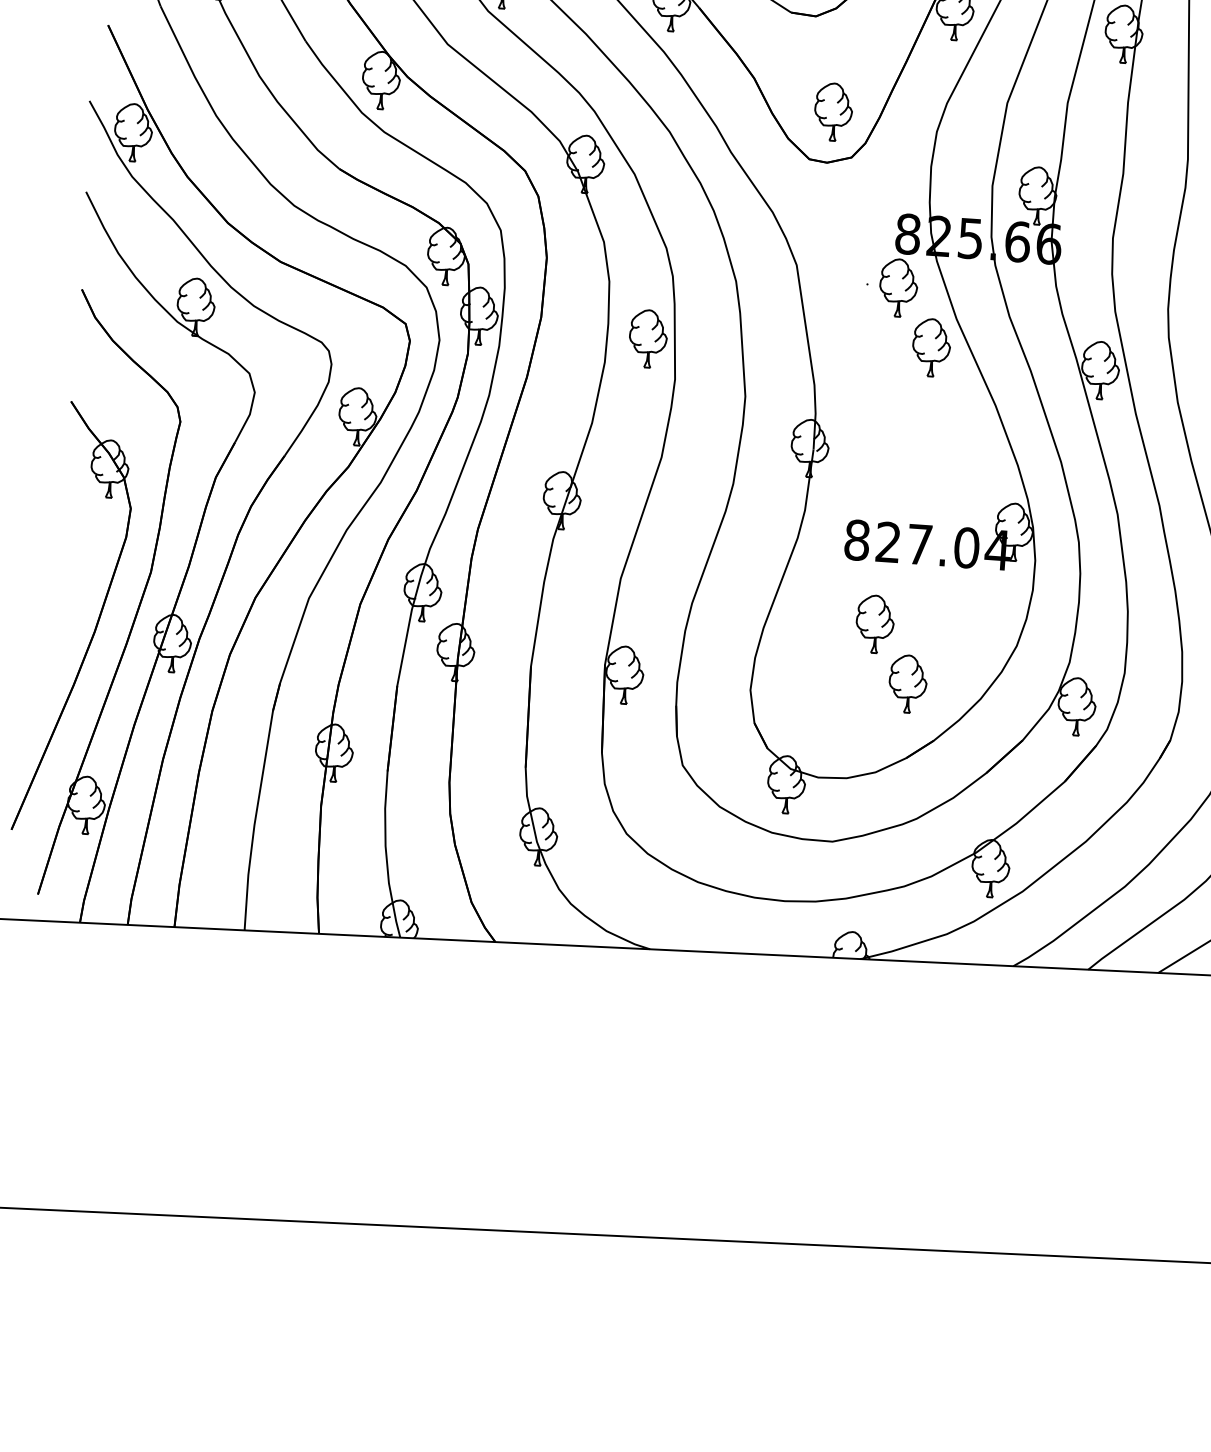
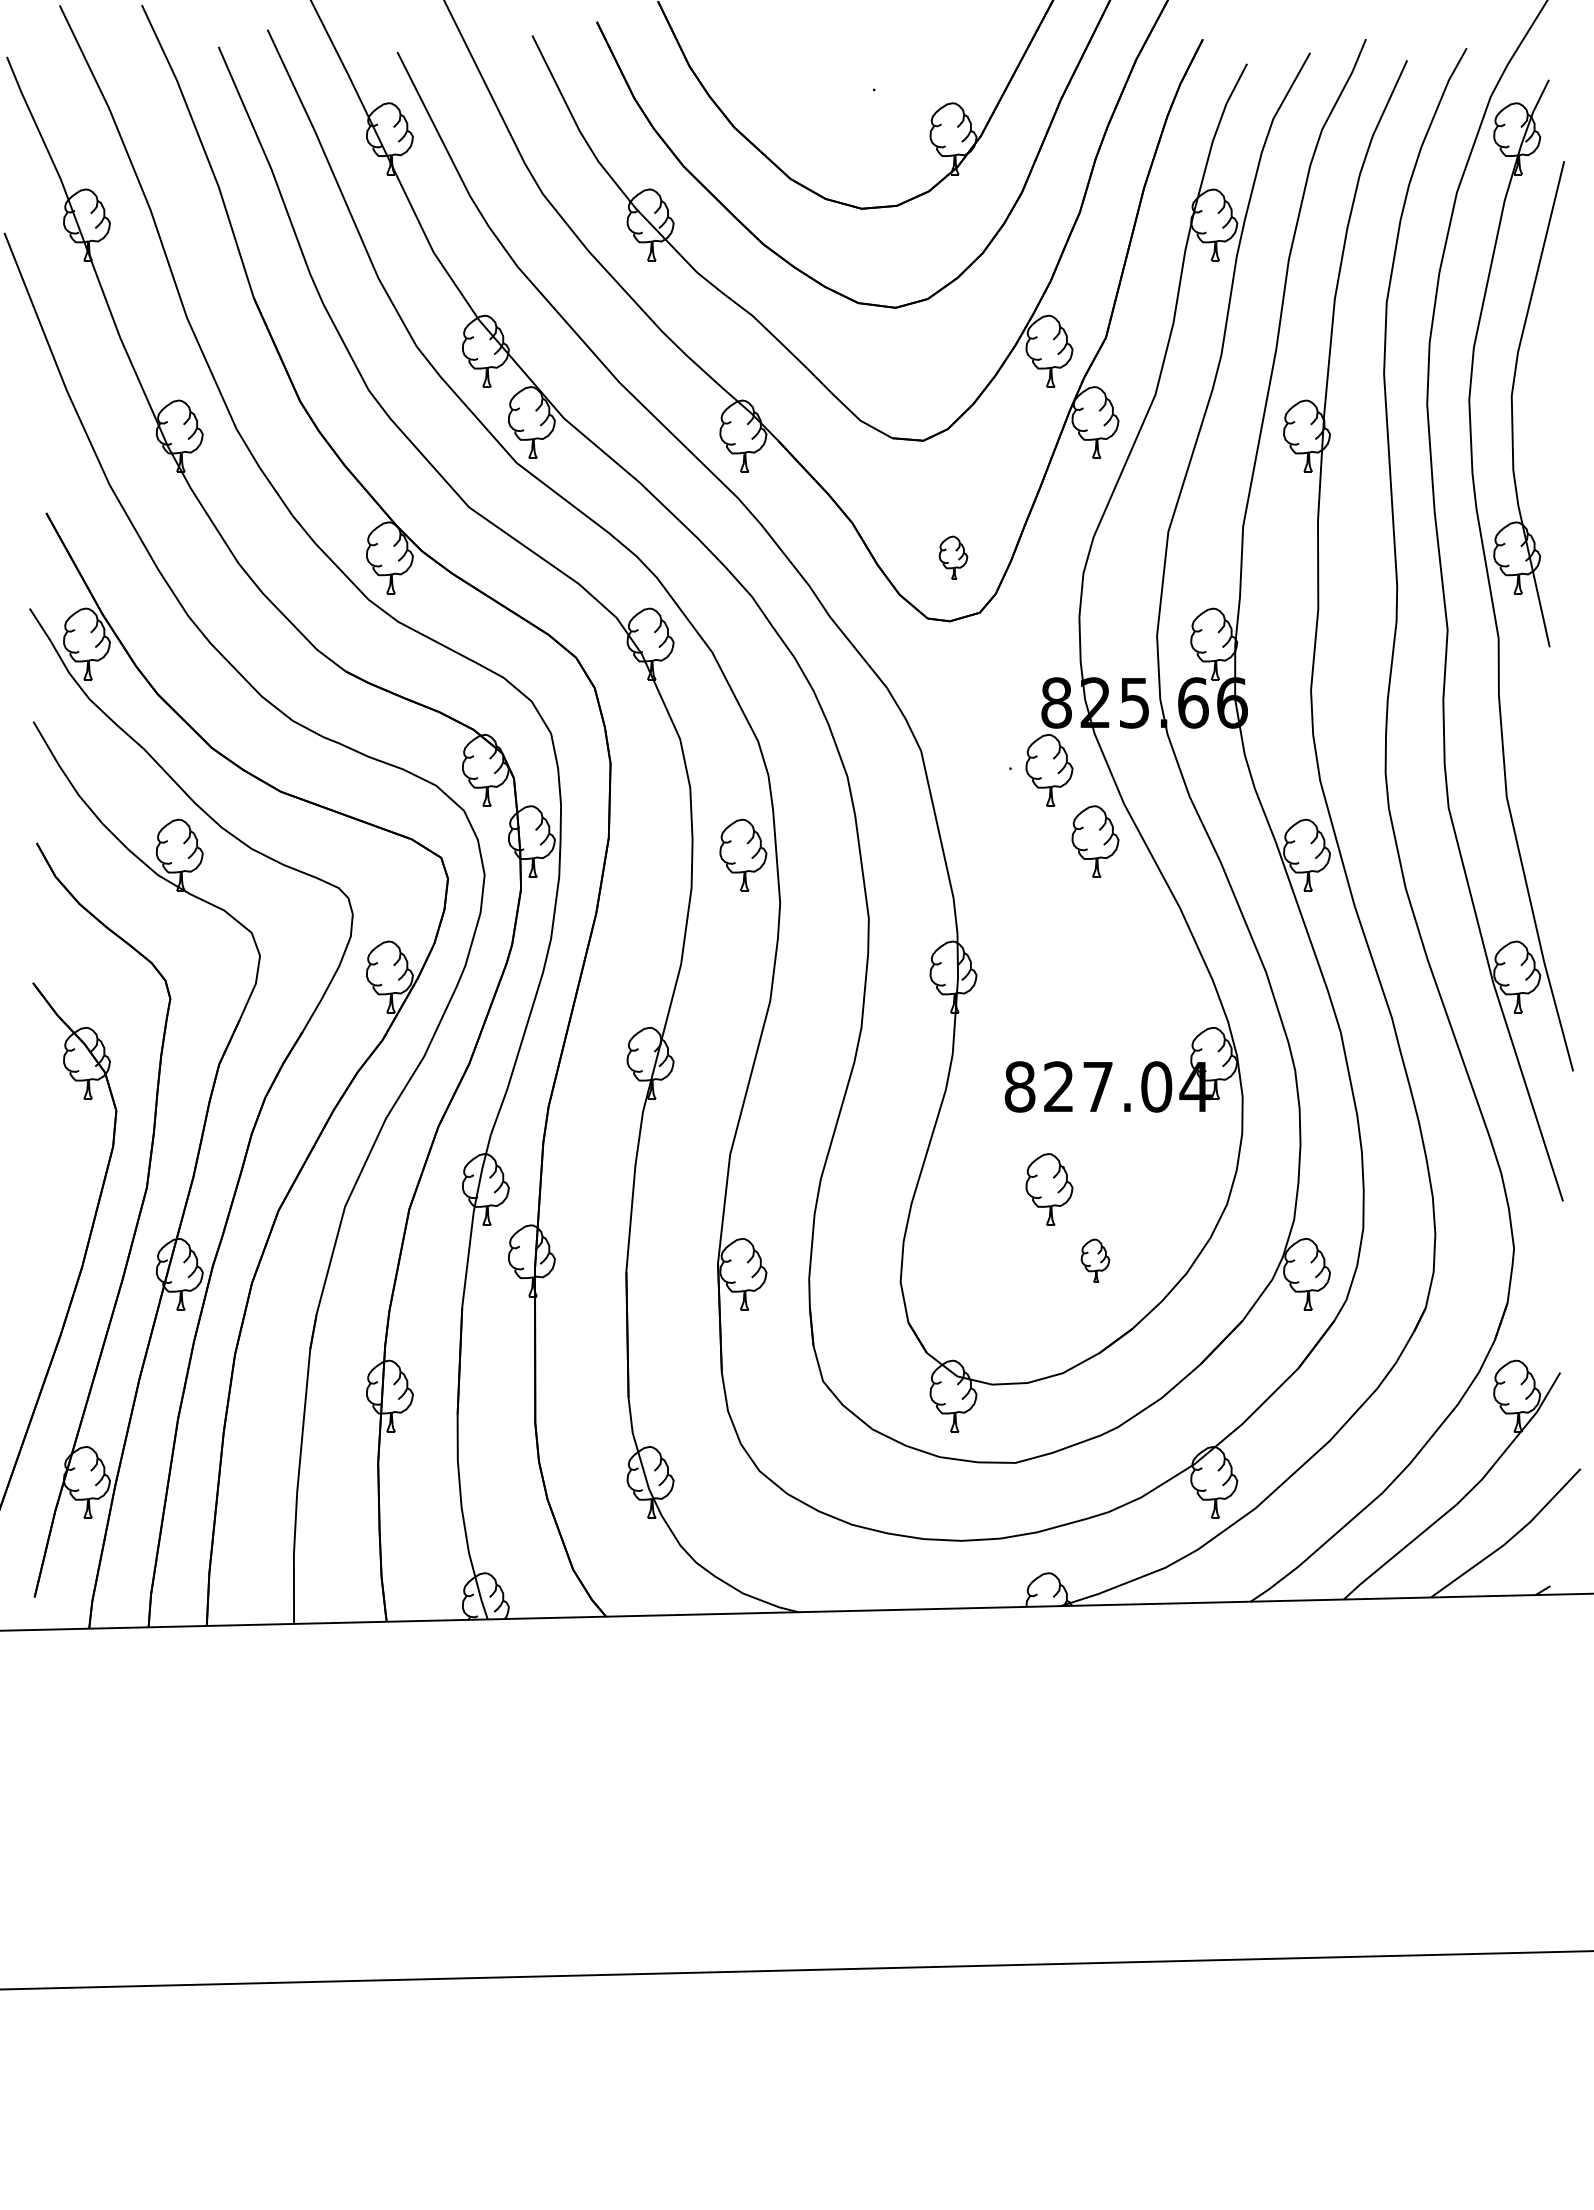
part: (833, 111) -> (953, 557), size x0.6
part: (908, 683) -> (1095, 1260), size x0.6

